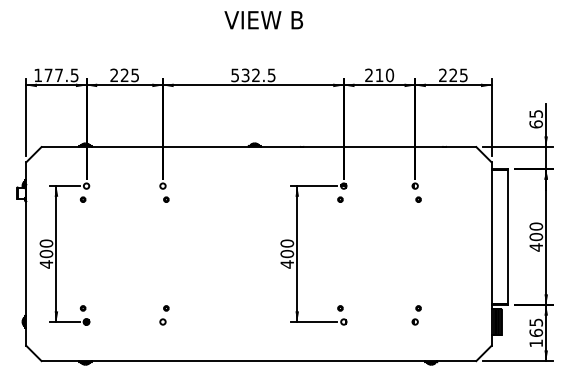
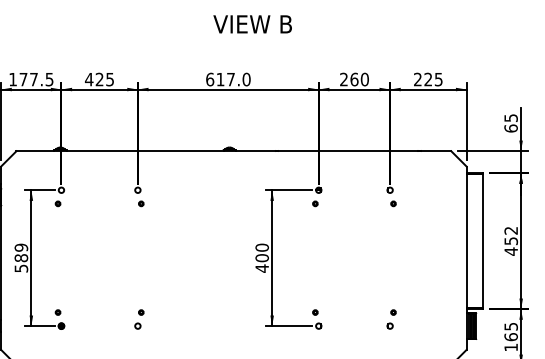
text: (263, 20) -> (252, 24), moved
text: (114, 74) -> (89, 78), 225 -> 425
text: (253, 75) -> (228, 79), 532.5 -> 617.0
text: (379, 75) -> (354, 79), 210 -> 260
text: (536, 231) -> (511, 235), 400 -> 452
text: (46, 253) -> (21, 257), 400 -> 589

